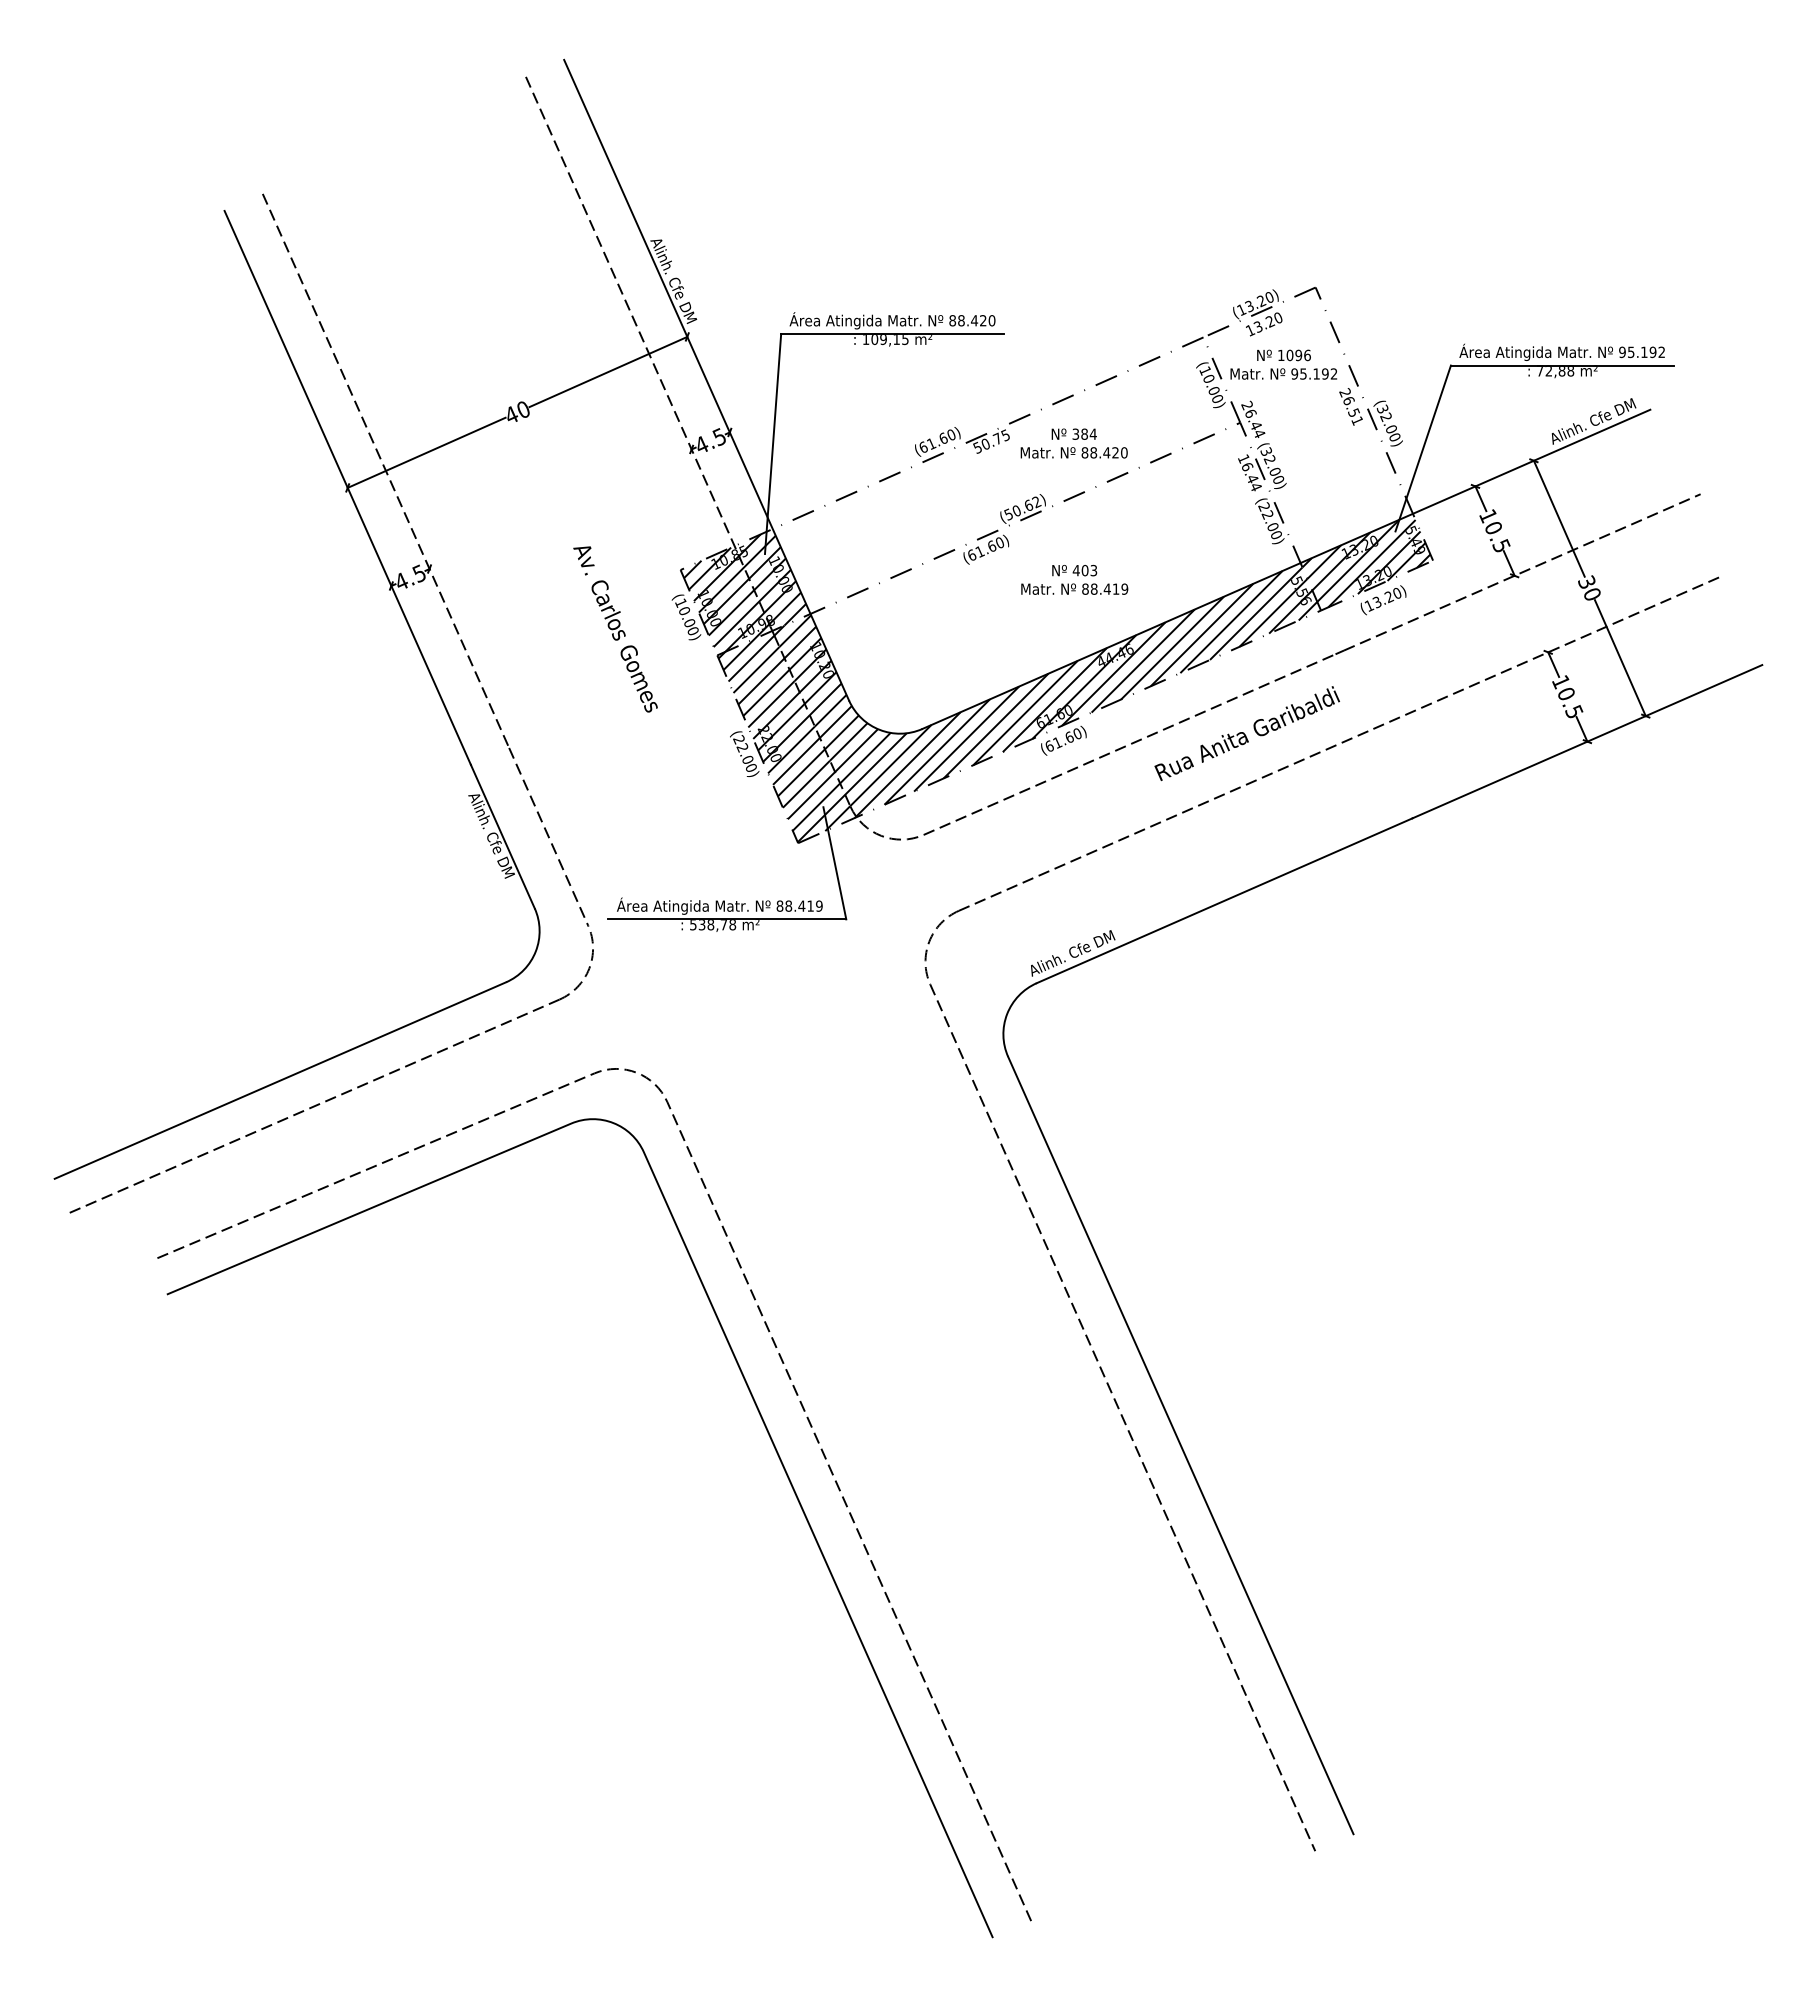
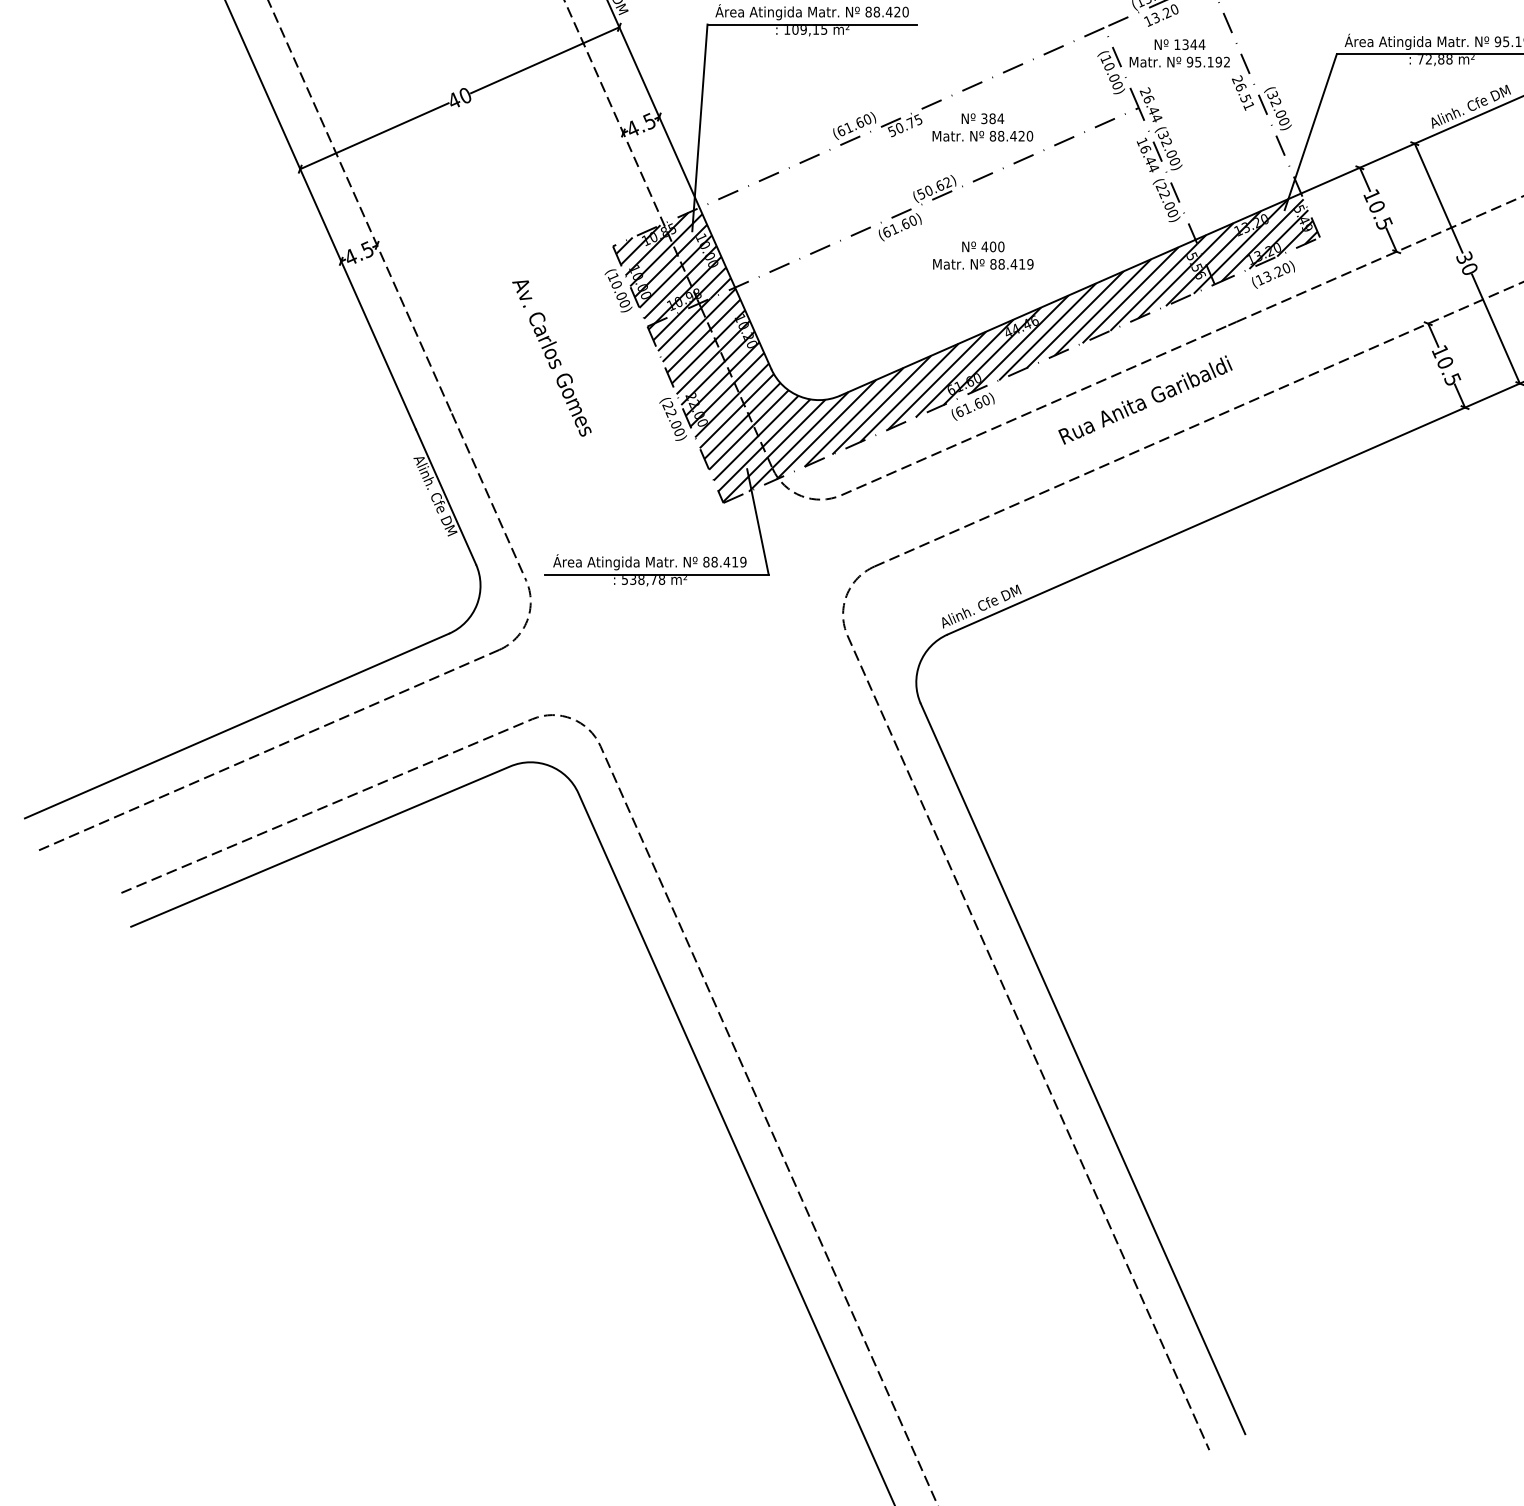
text: (1298, 355) -> (1193, 44), 1096 -> 1344
text: (1093, 570) -> (1000, 246), 403 -> 400
text: (615, 629) -> (551, 358), moved

